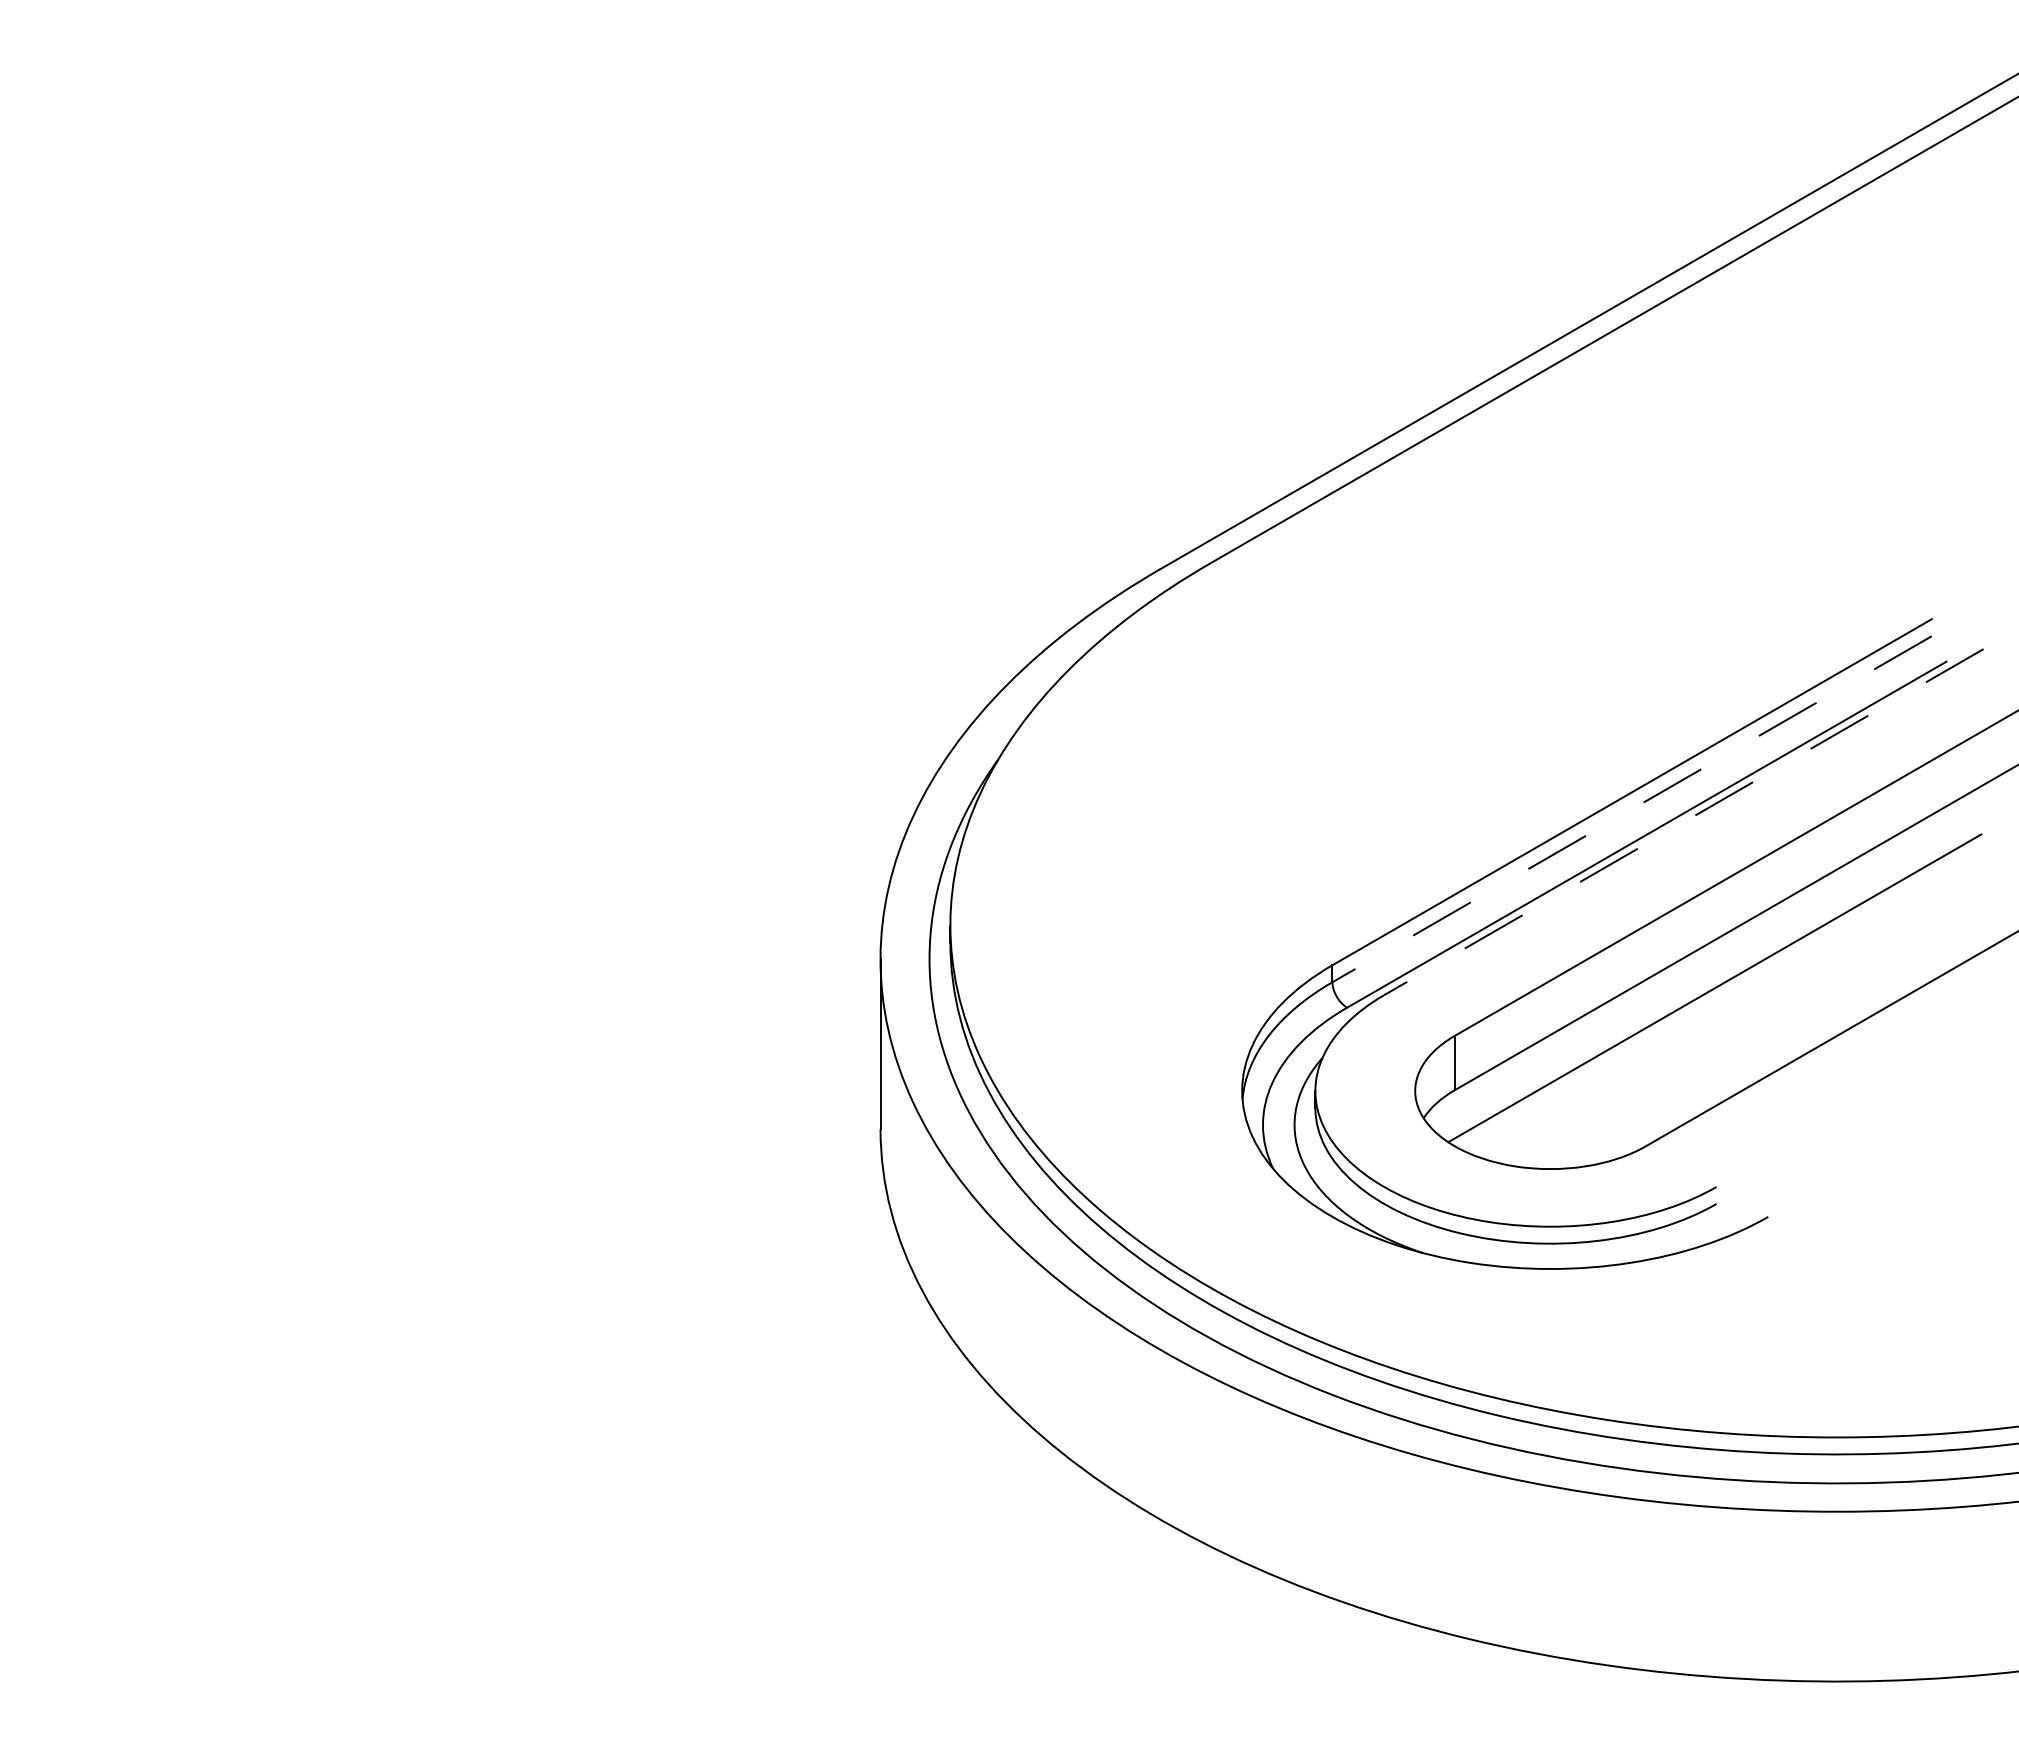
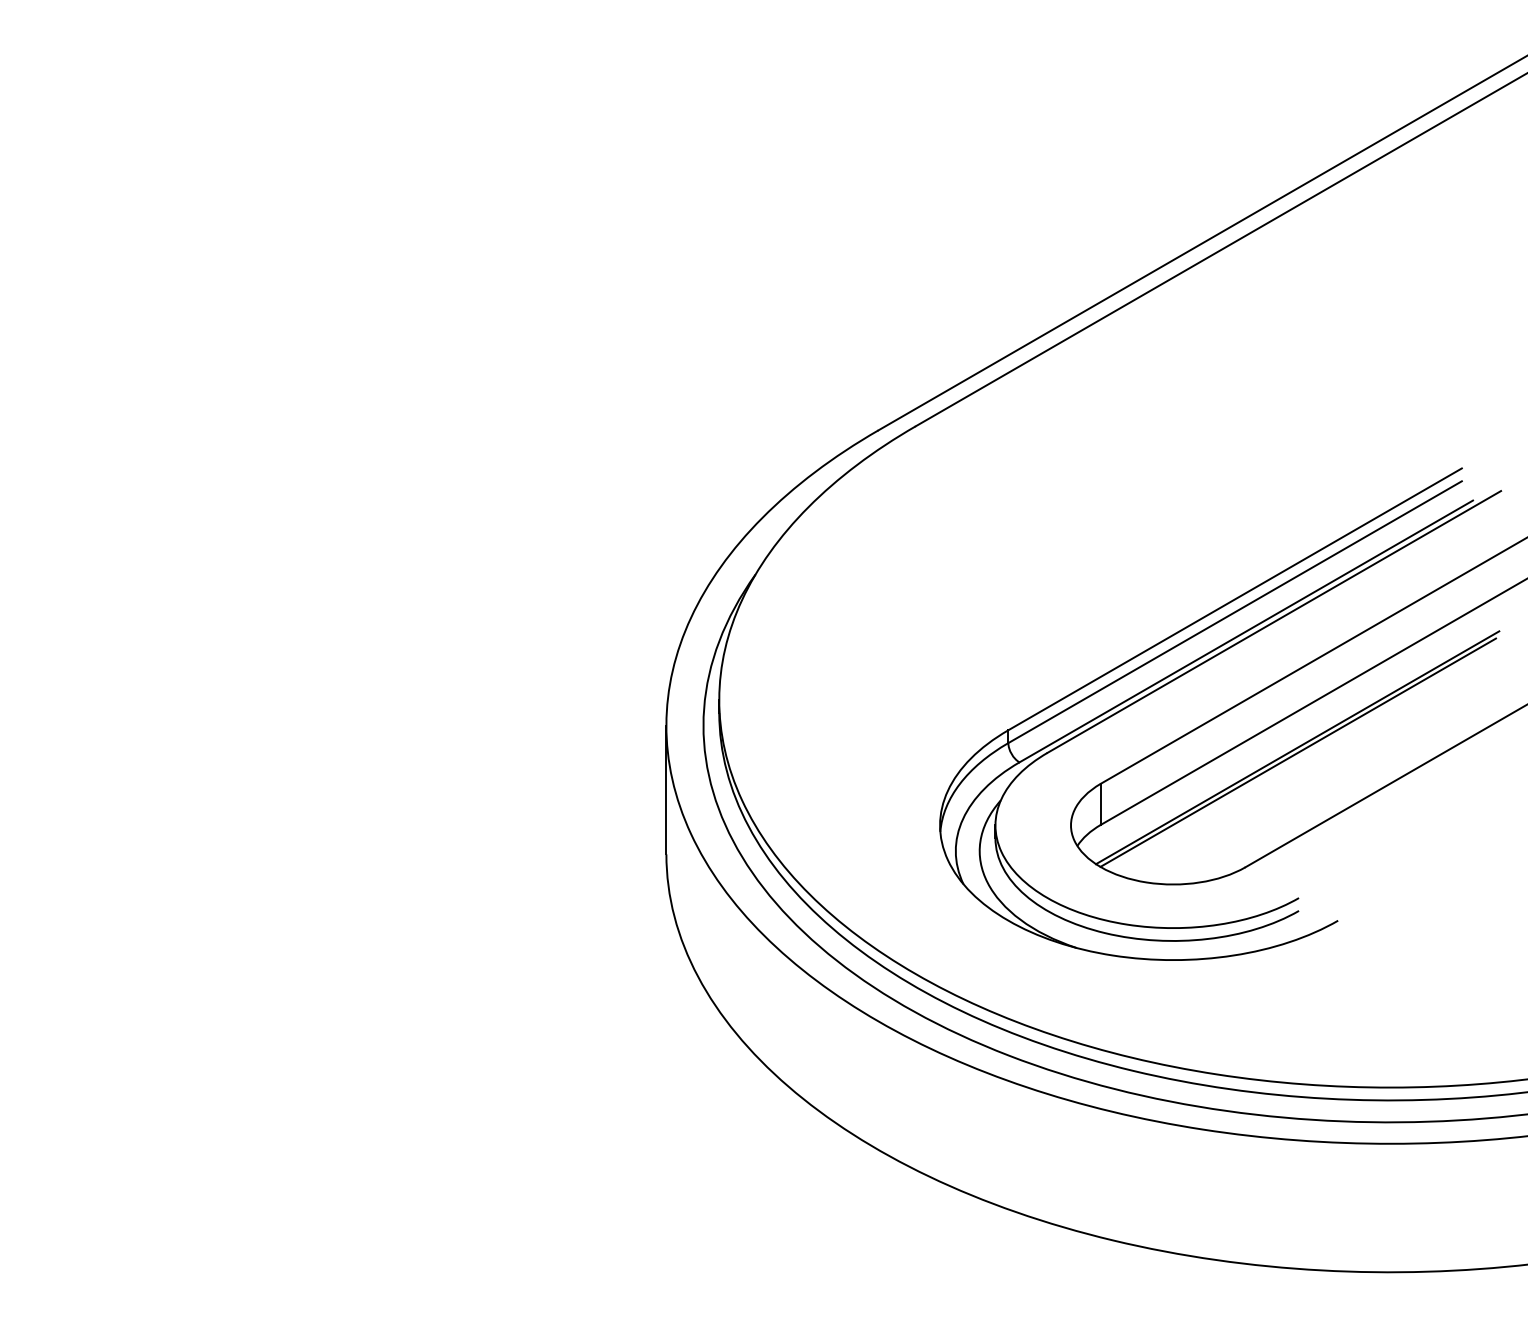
line: (1631, 809) -> (1234, 612), dashed -> solid
line: (1683, 822) -> (1274, 622), dashed -> solid
line: (1715, 994) -> (1298, 752), added

